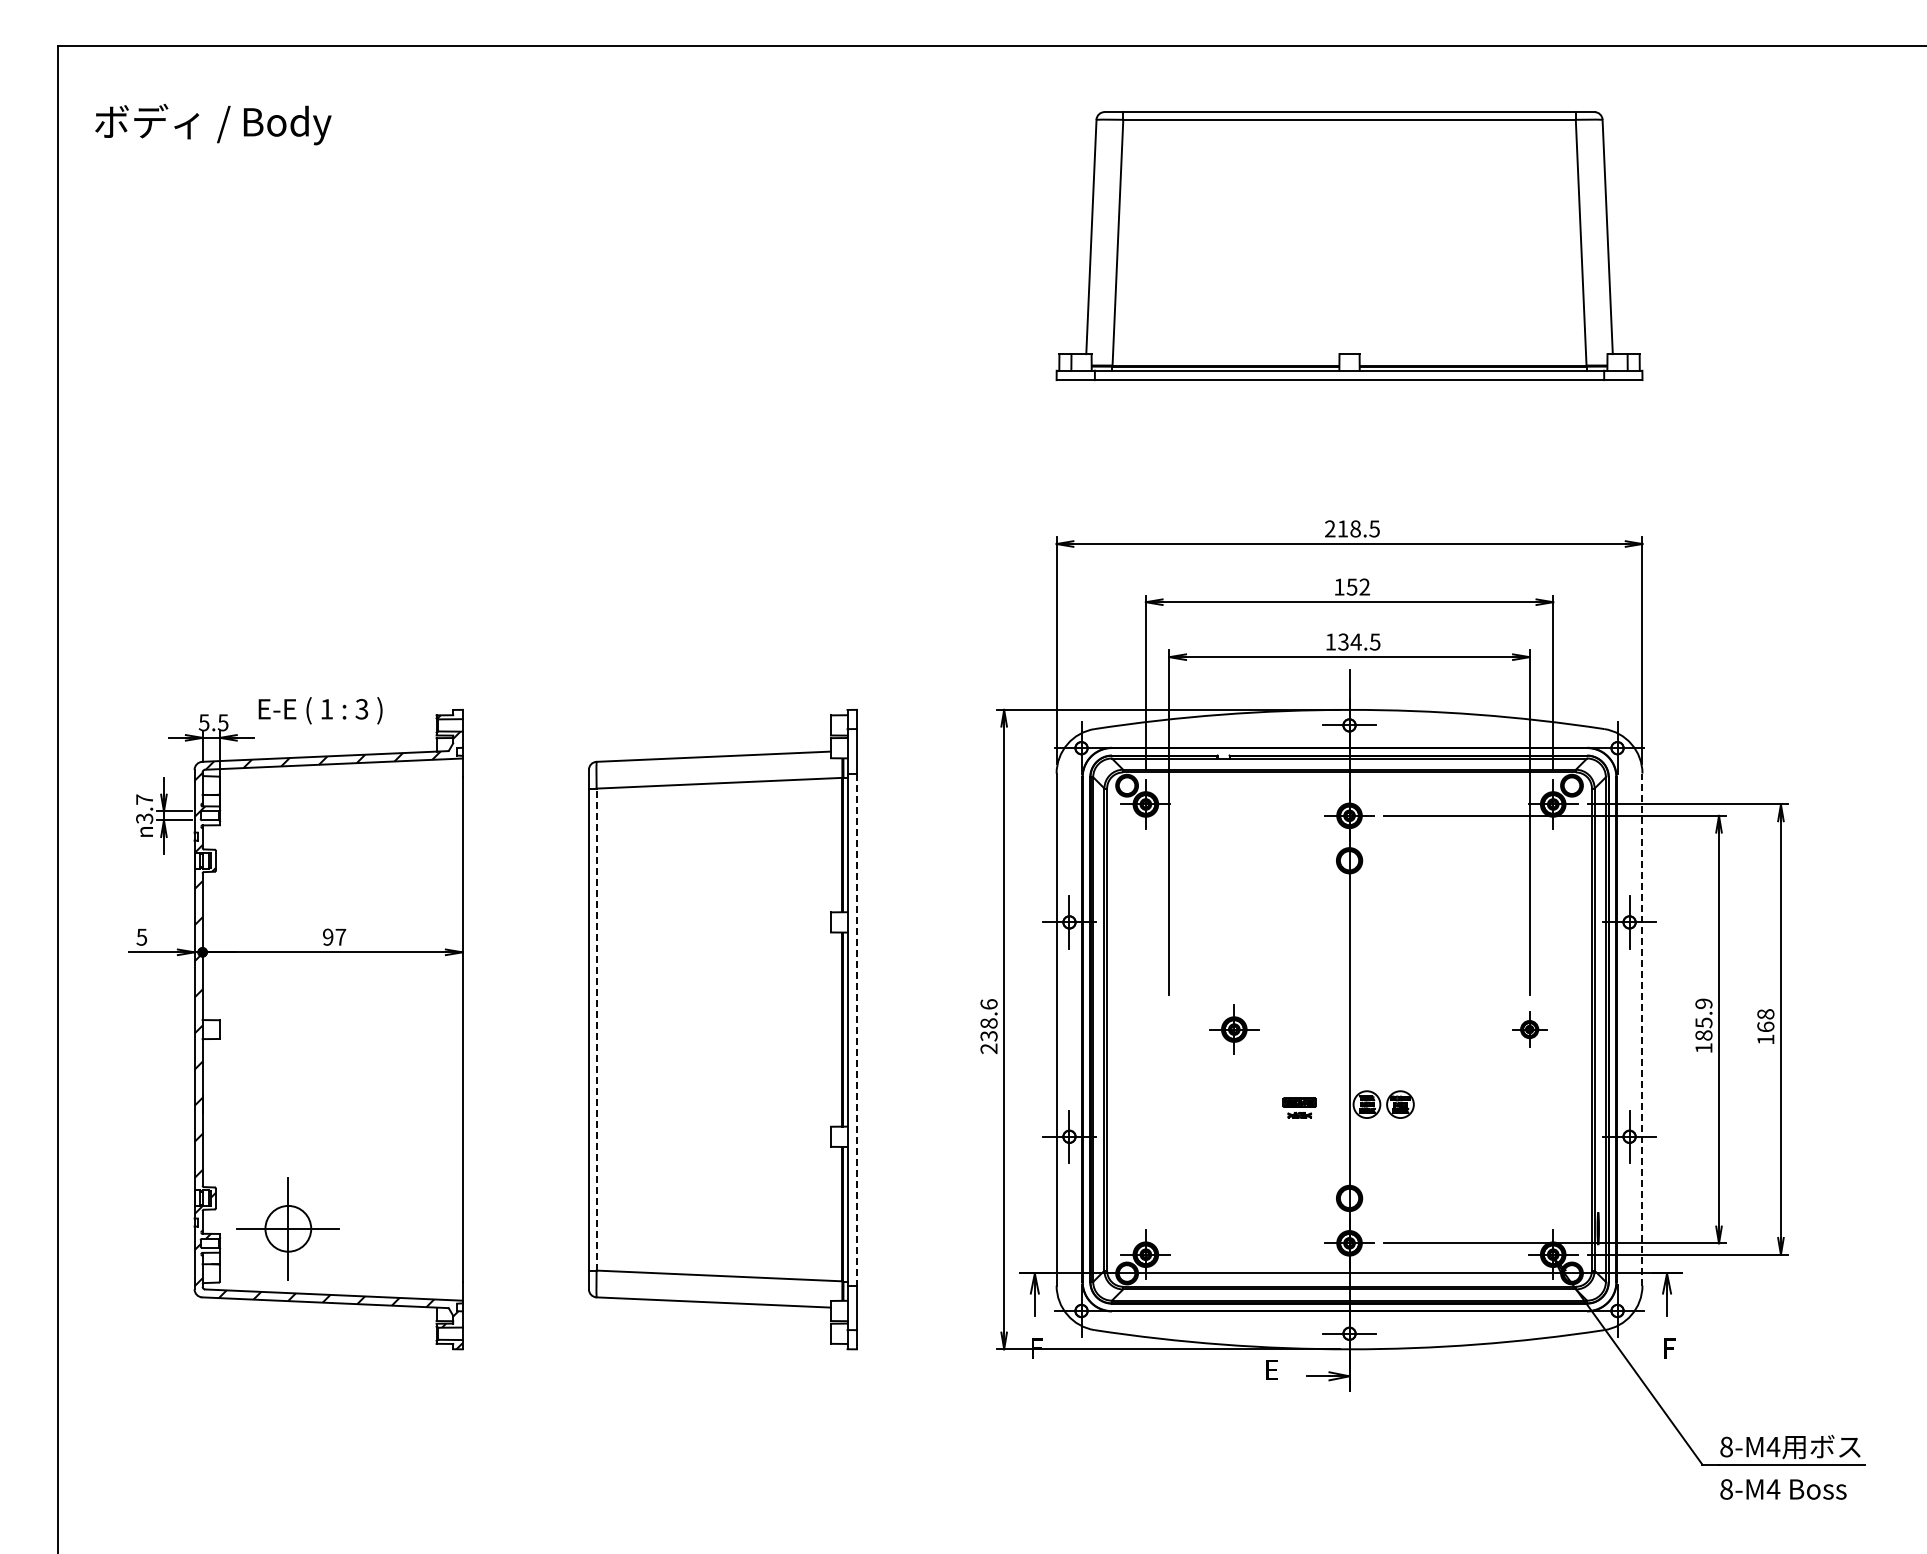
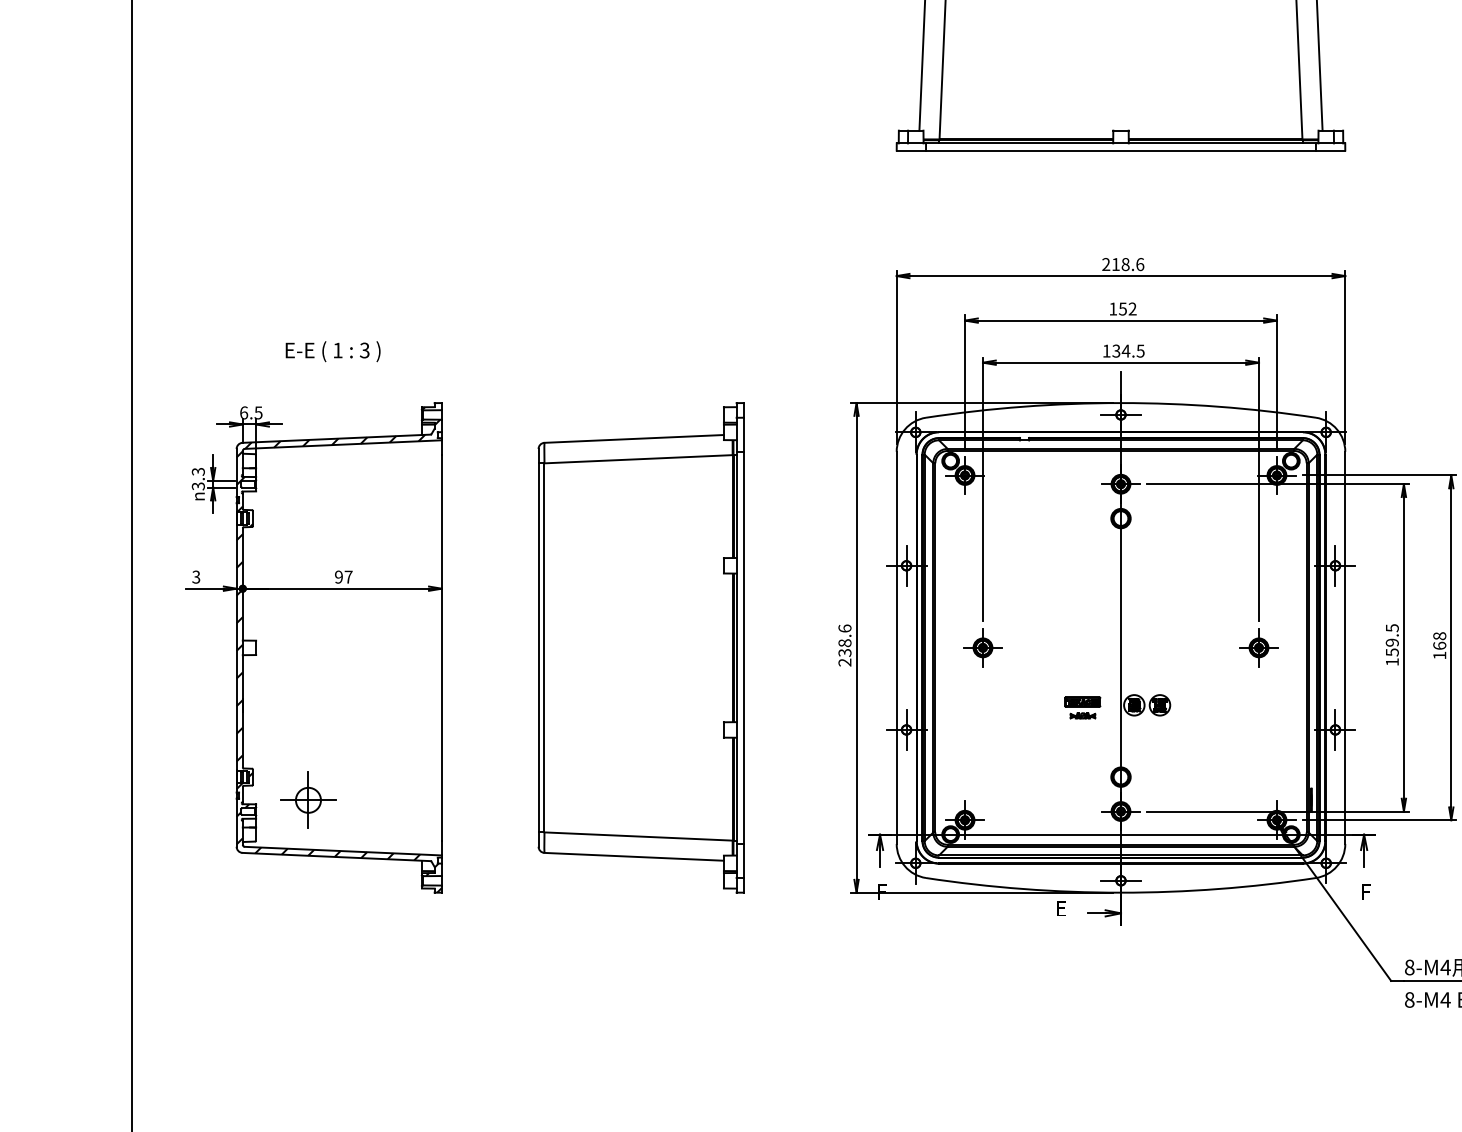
text: (1374, 528) -> (1140, 264), 218.5 -> 218.6
text: (320, 710) -> (333, 351), moved
text: (203, 722) -> (243, 412), 5.5 -> 6.5
text: (144, 799) -> (198, 471), 3.7 -> 3.3
text: (142, 936) -> (196, 576), 5 -> 3
text: (1703, 1019) -> (1392, 640), 185.9 -> 159.5
line: (596, 1029) -> (544, 647), dashed -> solid
part: (1234, 1029) -> (983, 647), moved
part: (1529, 1029) -> (1258, 647), size x1.43
line: (1642, 1029) -> (1345, 647), dashed -> solid
line: (856, 1030) -> (743, 648), dashed -> solid
part: (1299, 1107) -> (1082, 707), size x1.43
part: (288, 1228) -> (308, 800), size x0.71

